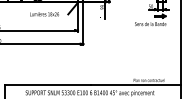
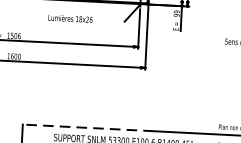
text: (44, 14) -> (70, 19), moved
line: (47, 85) -> (87, 128), solid -> dashed

